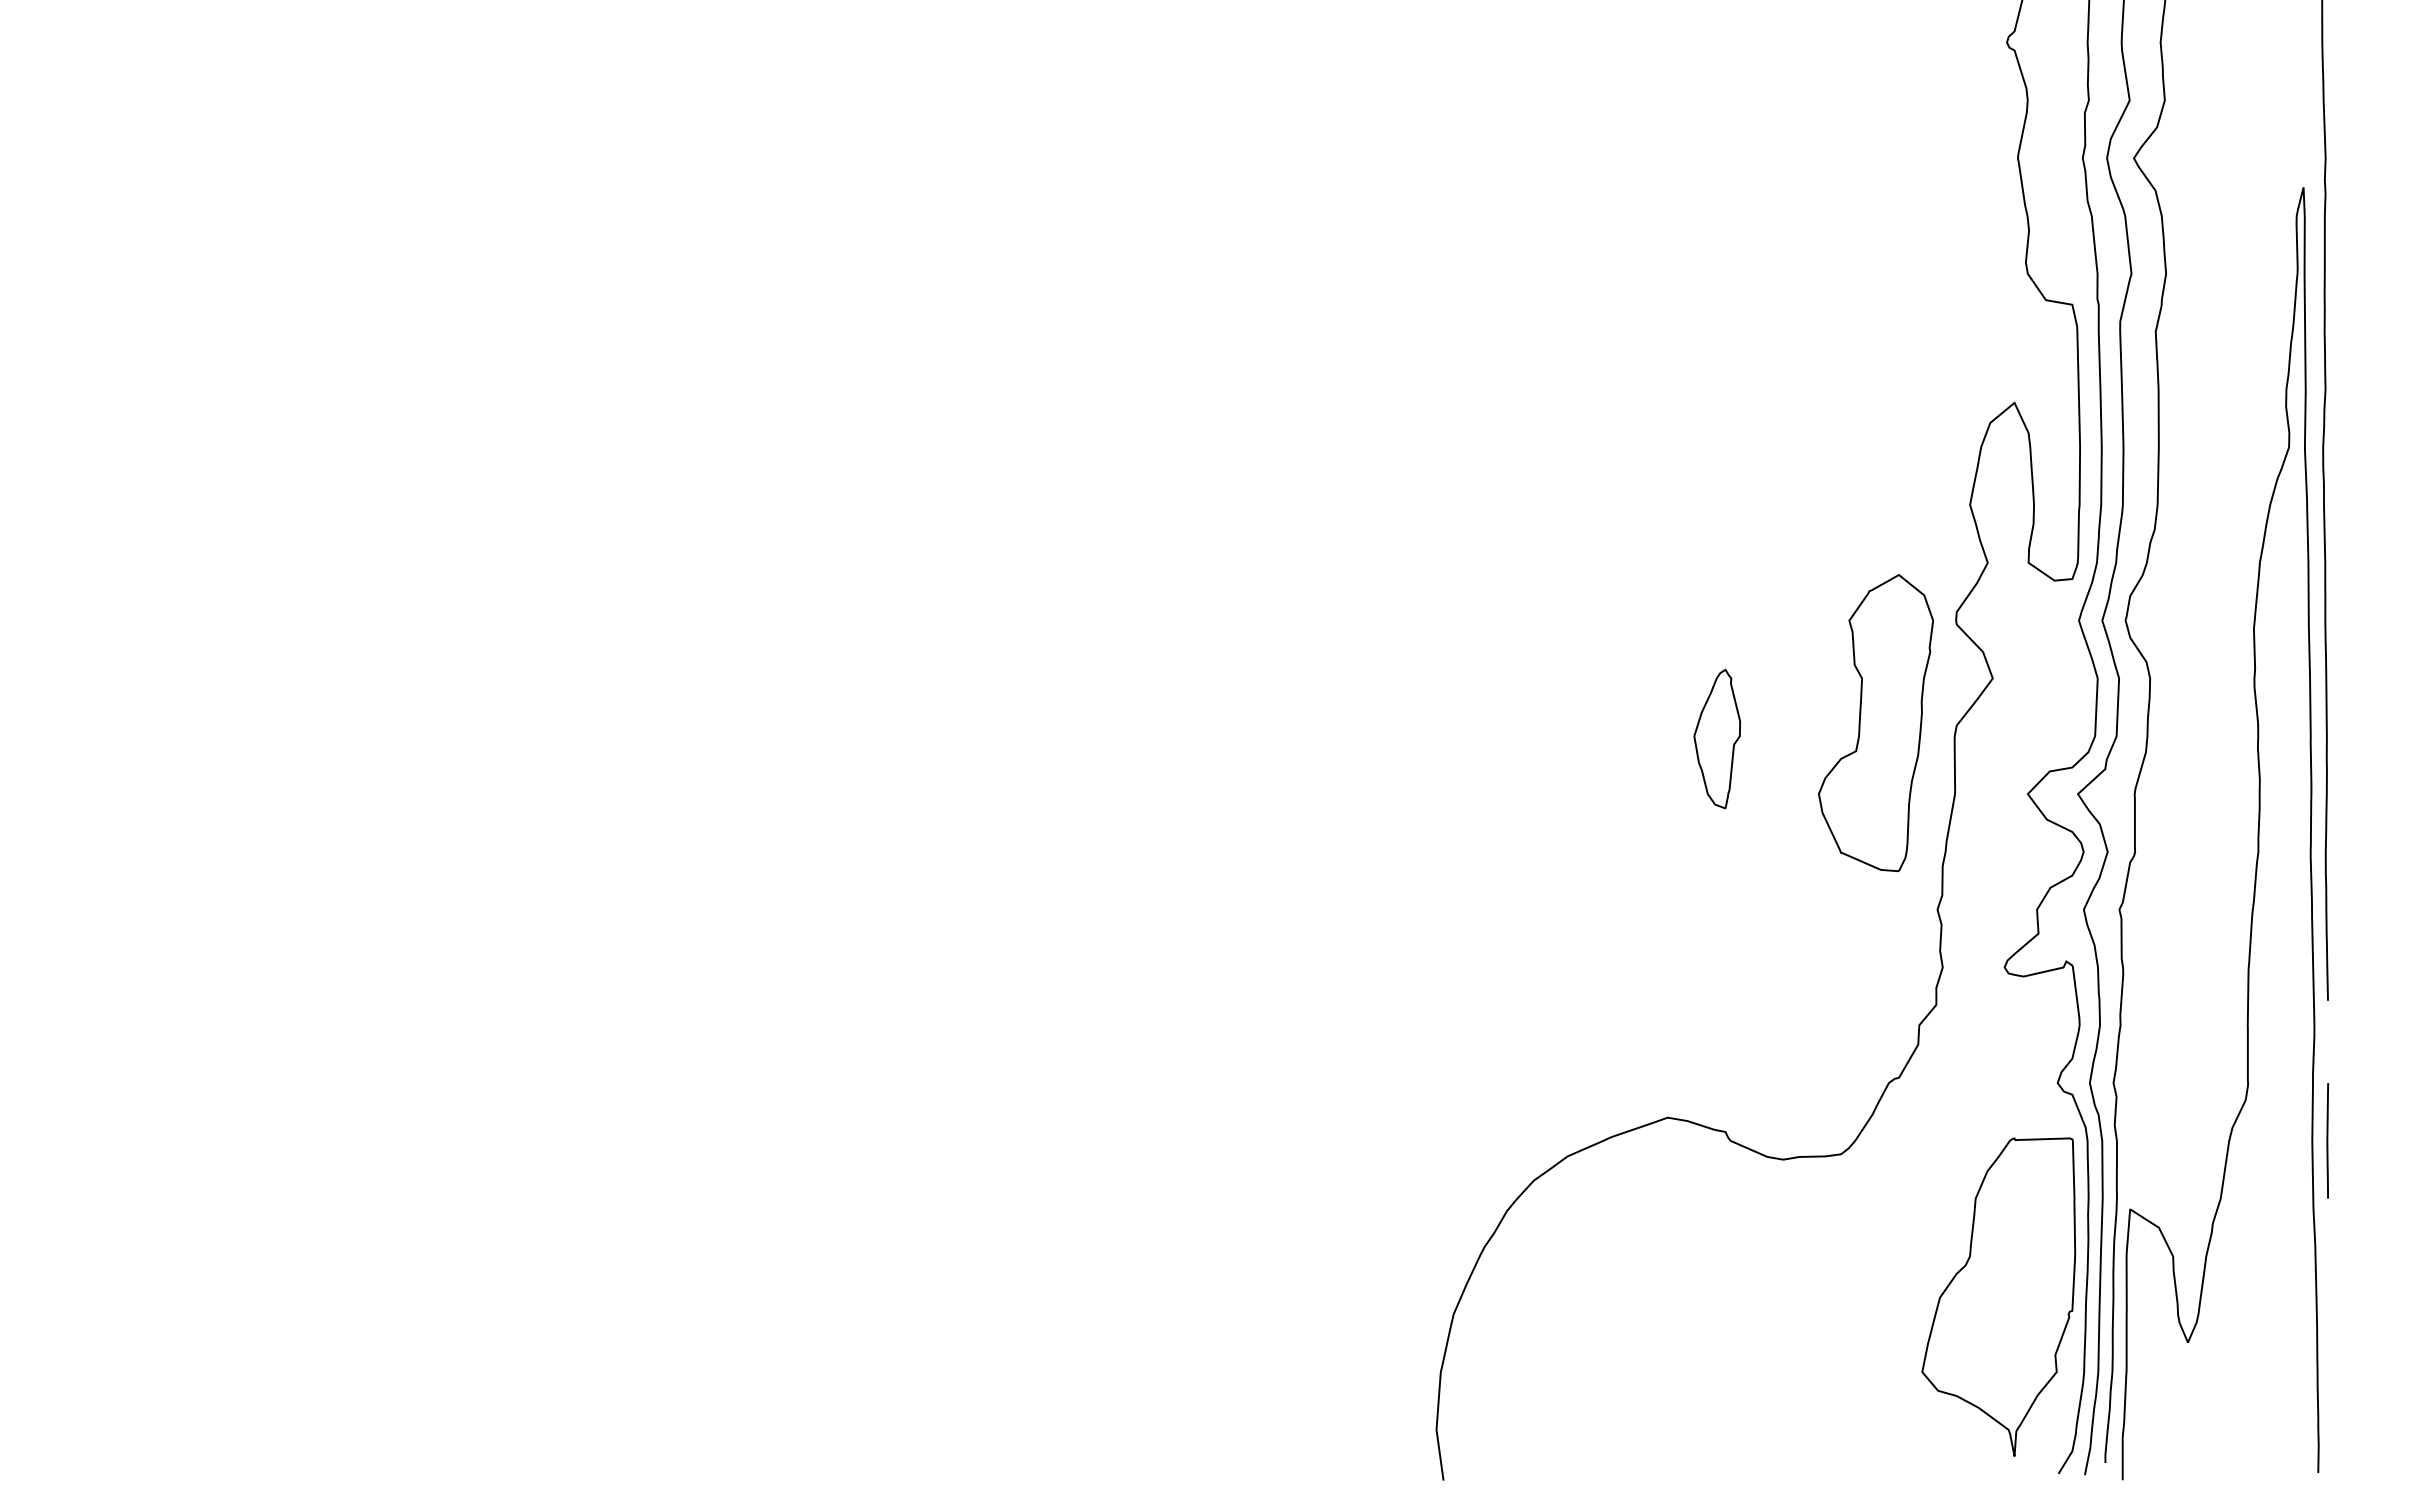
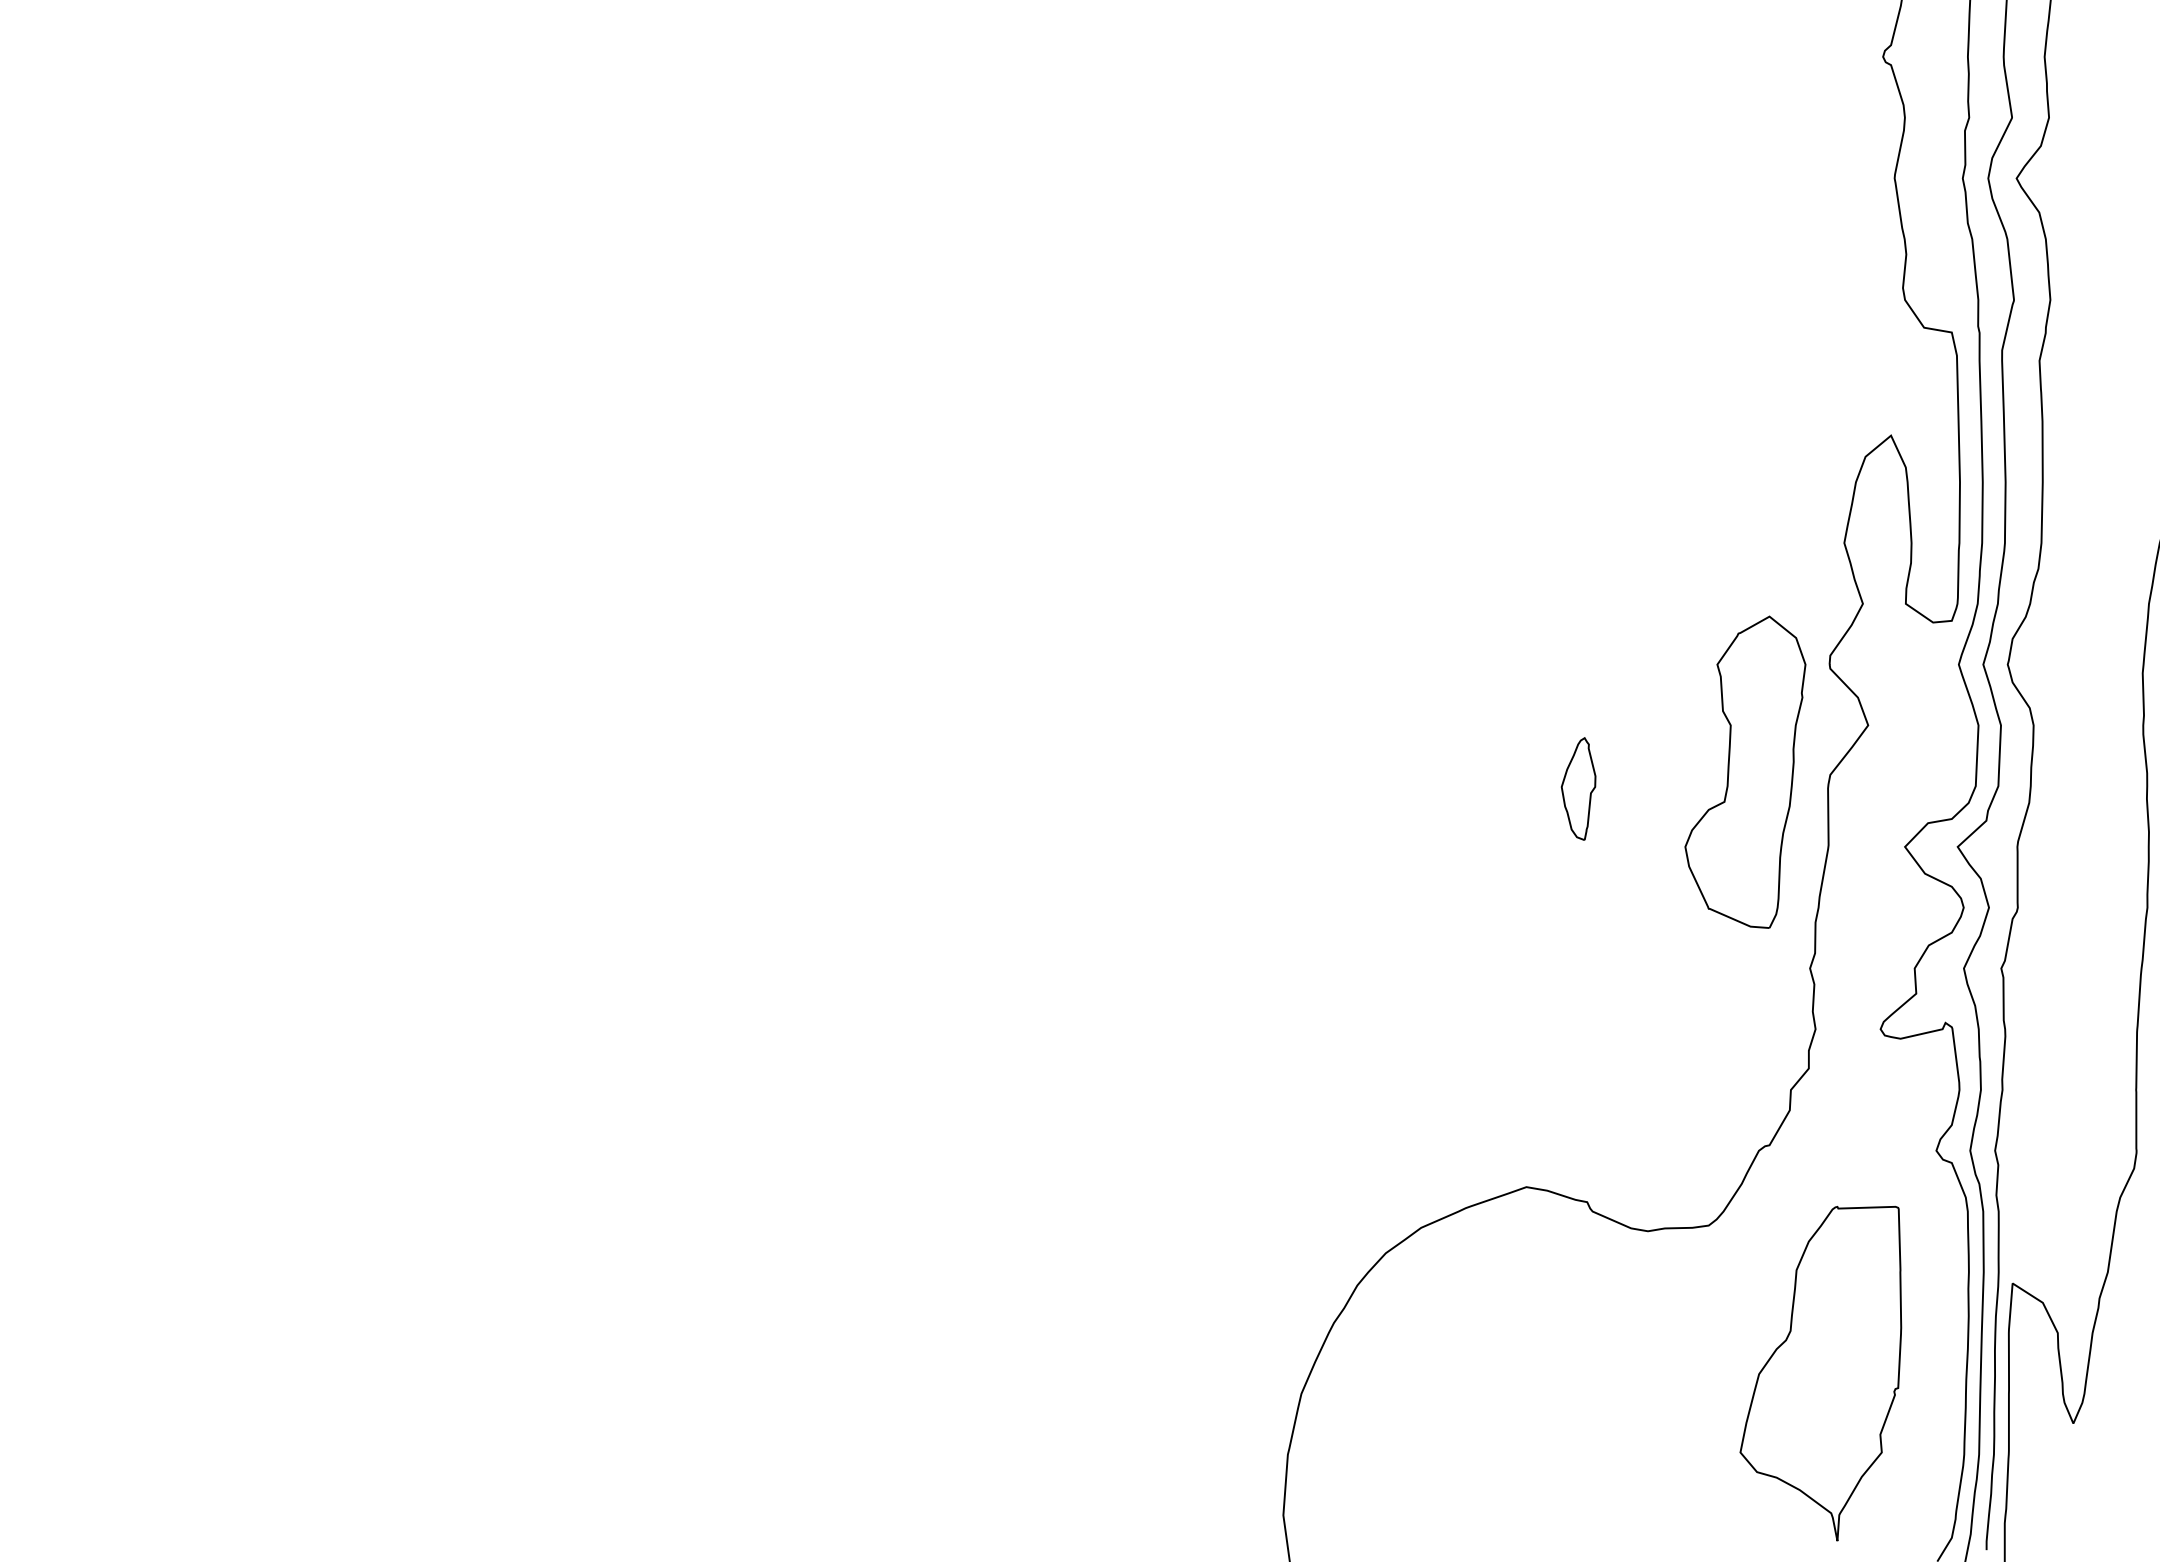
part: (1717, 738) -> (1578, 788), size x0.7
part: (1998, 1296) -> (1820, 1373), moved

